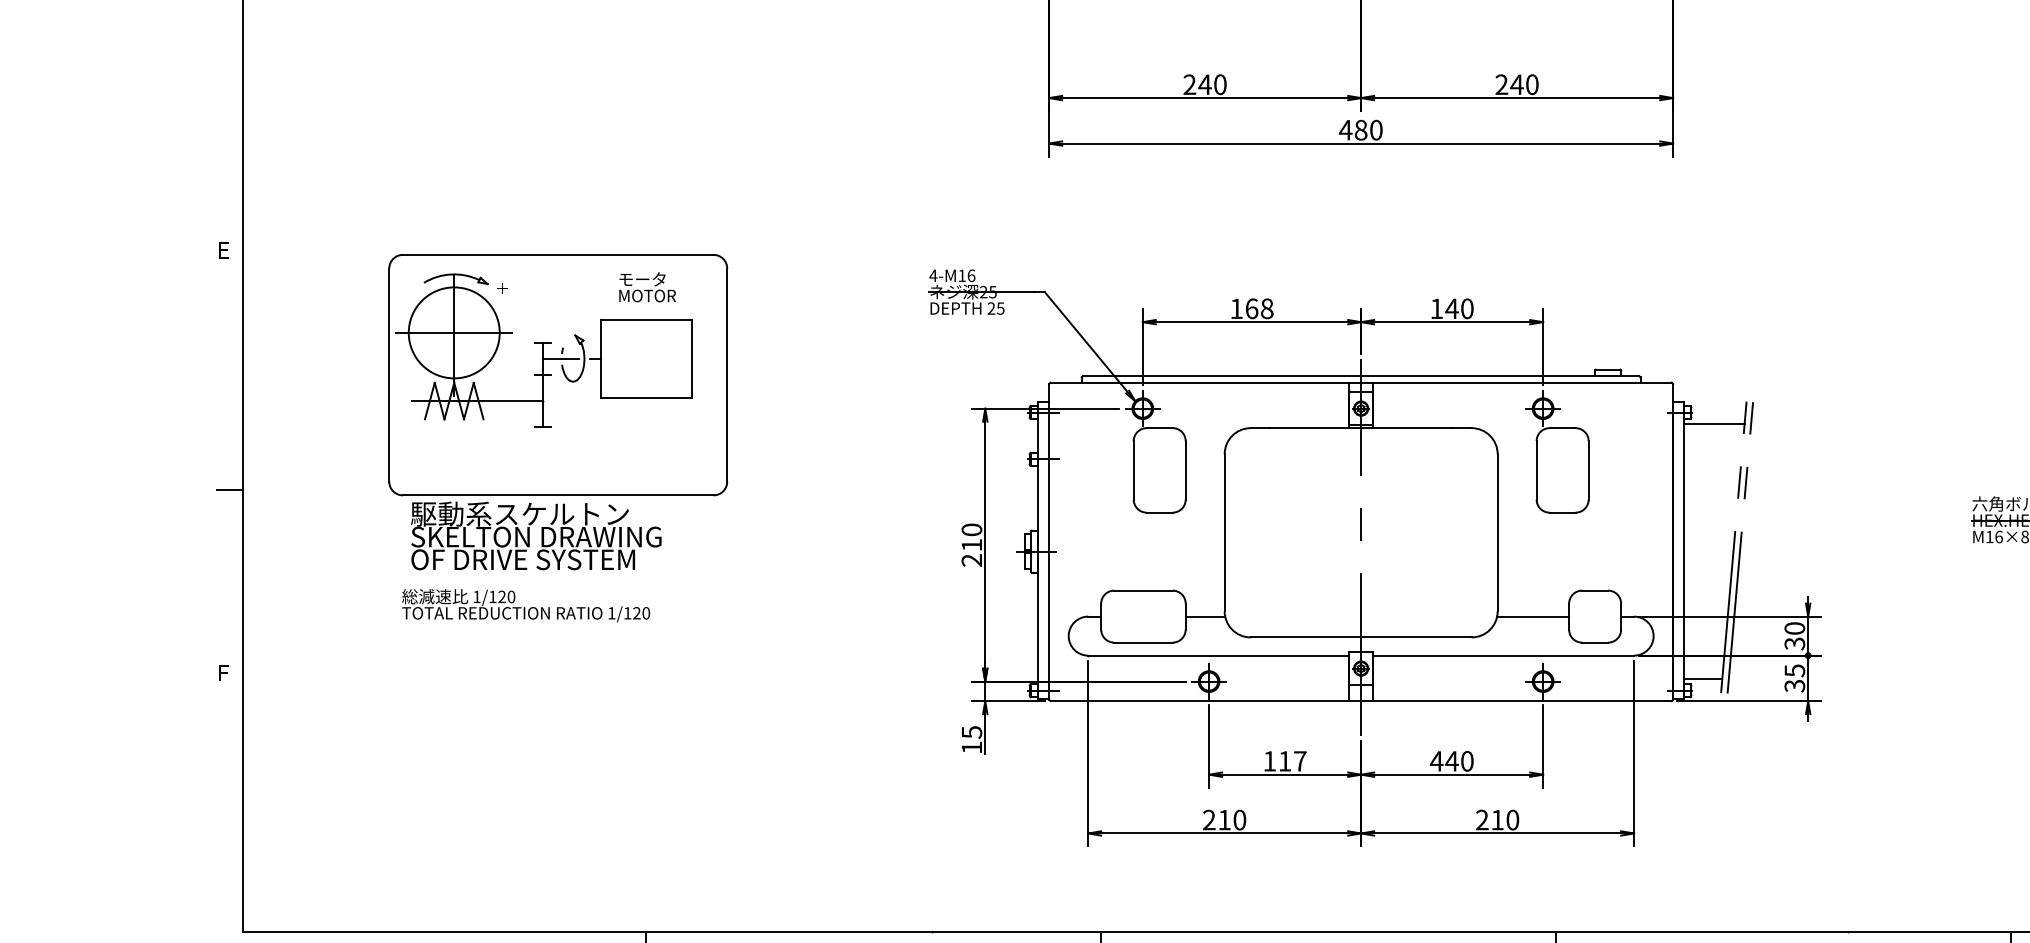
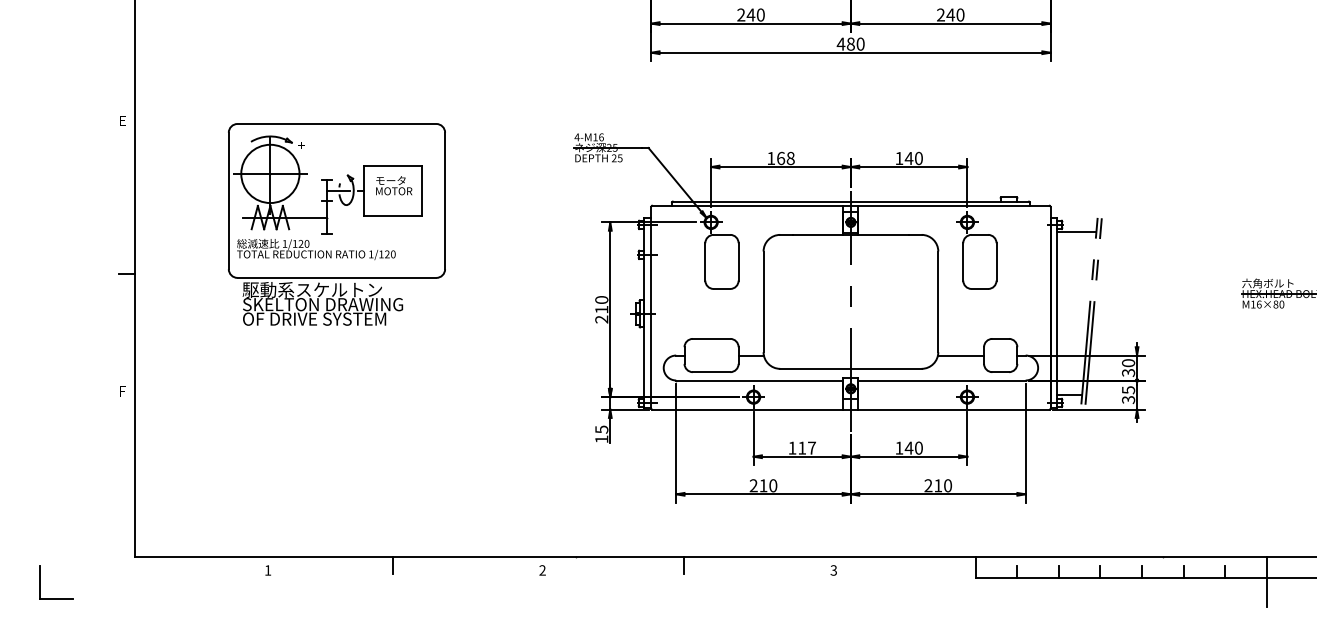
text: (648, 286) -> (394, 185), moved
text: (526, 605) -> (316, 249), moved
text: (1437, 760) -> (899, 447), 440 -> 140

